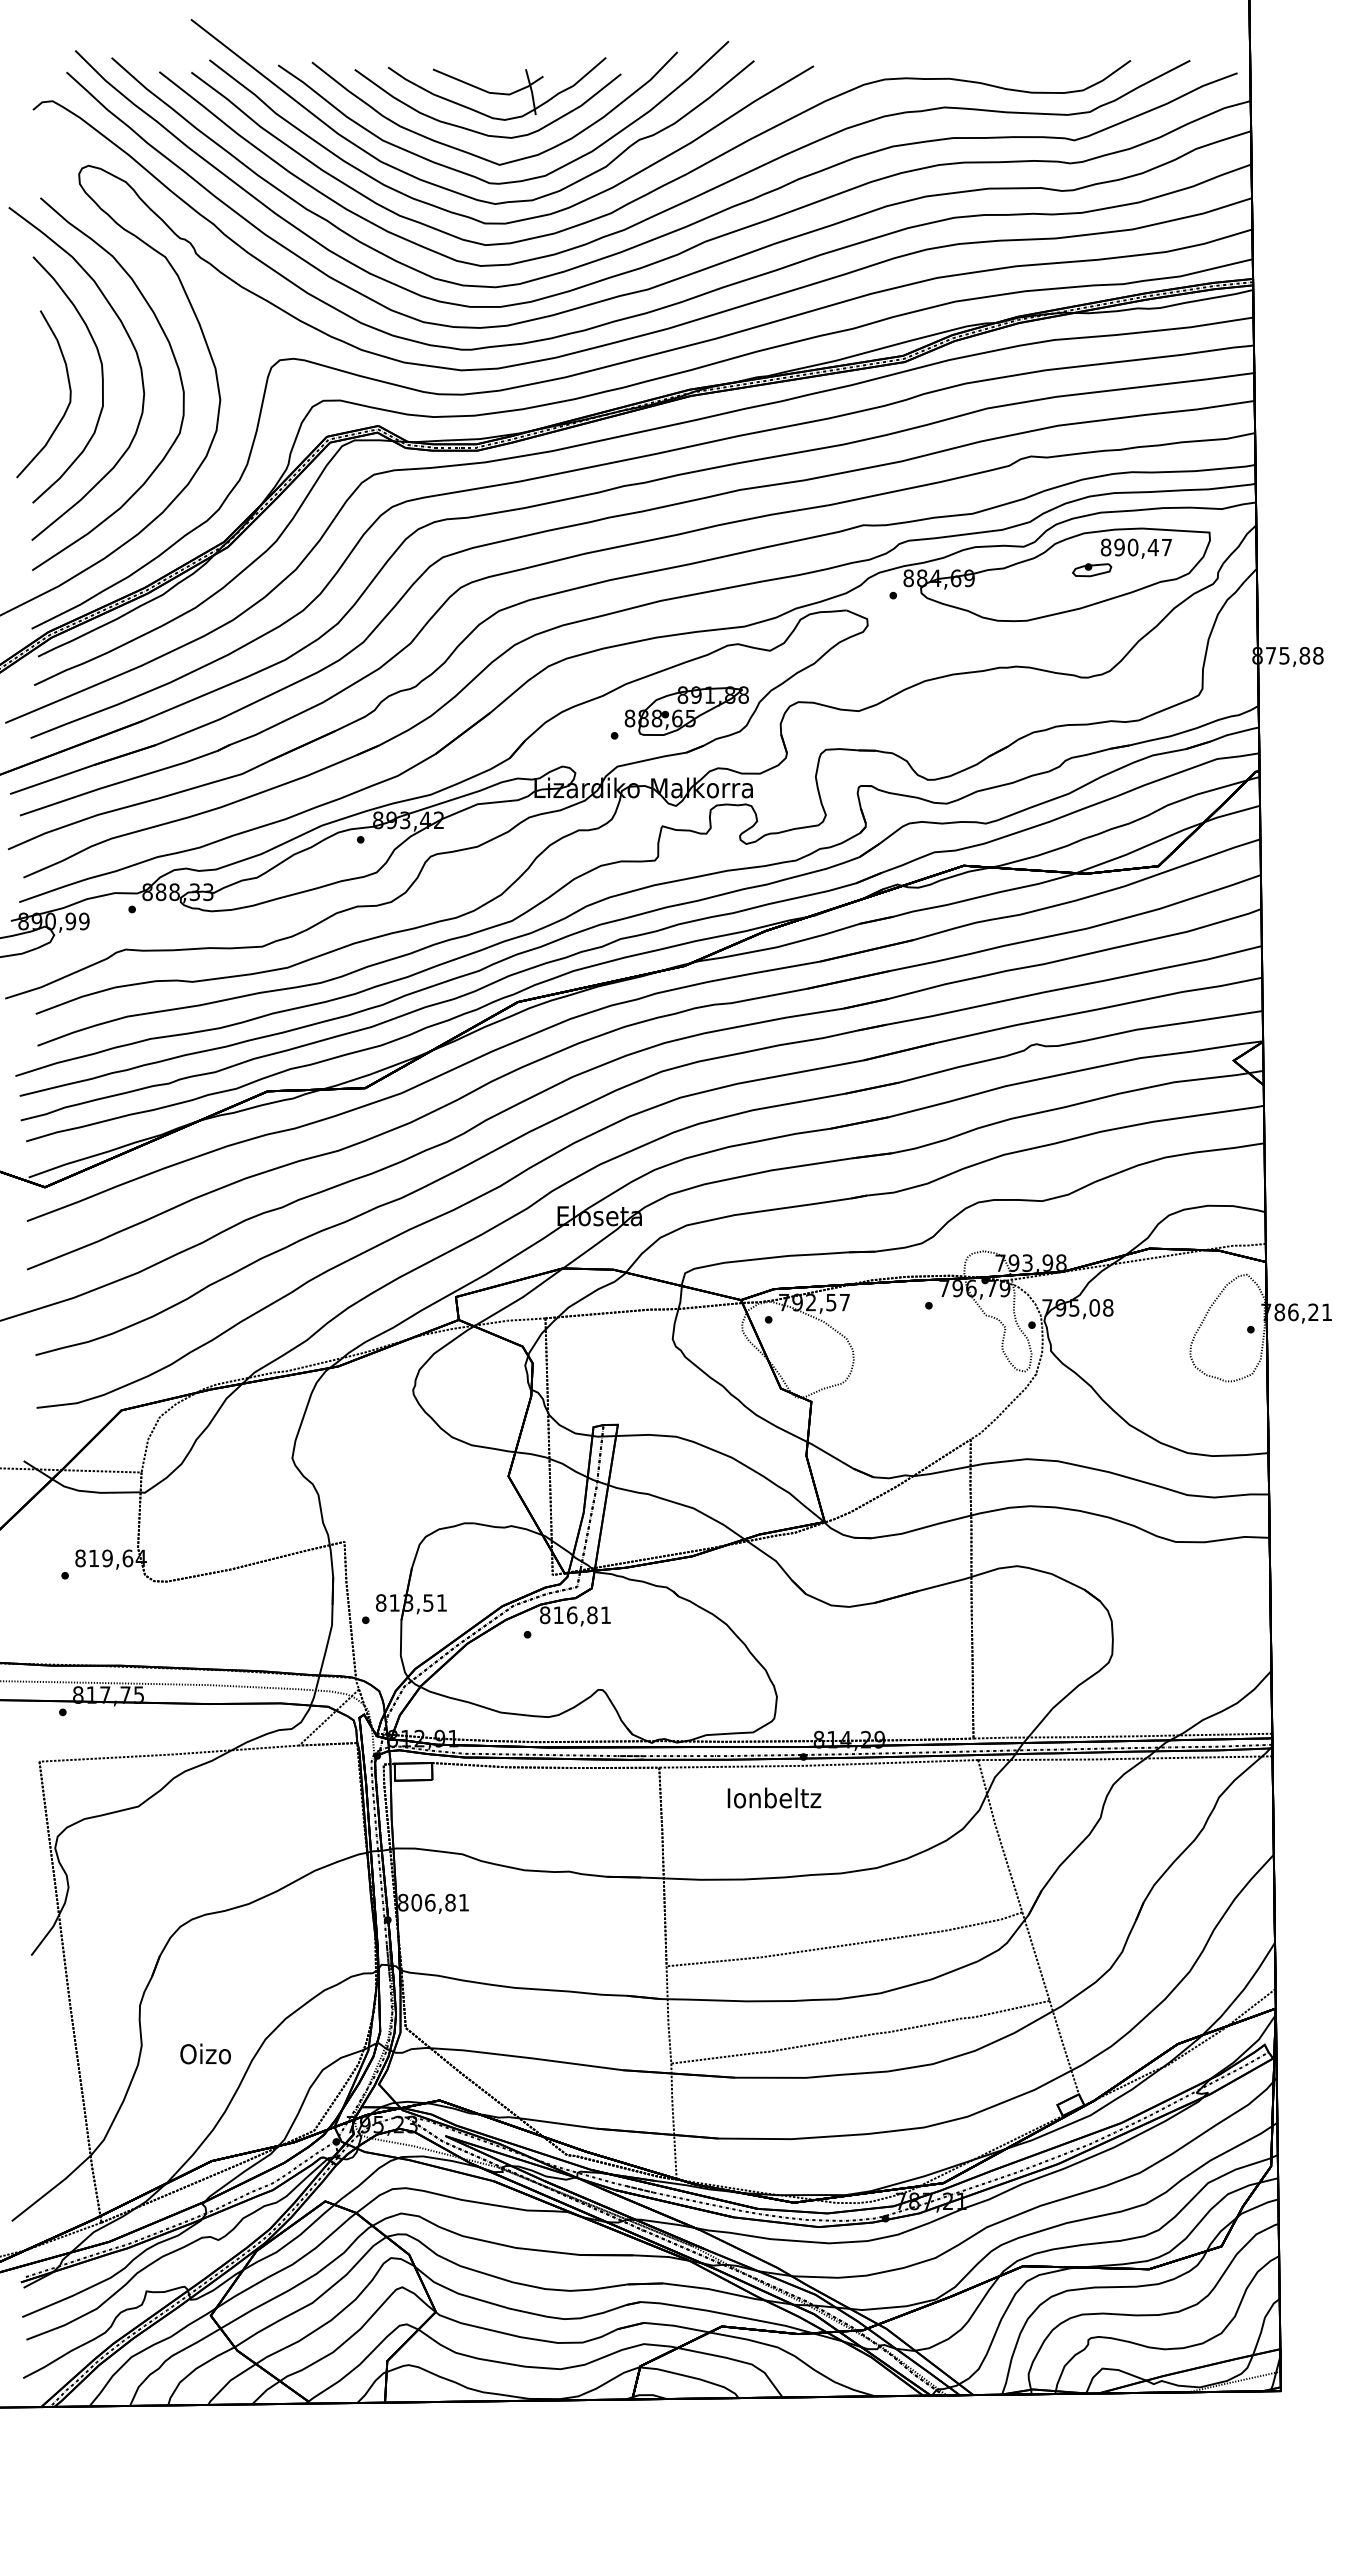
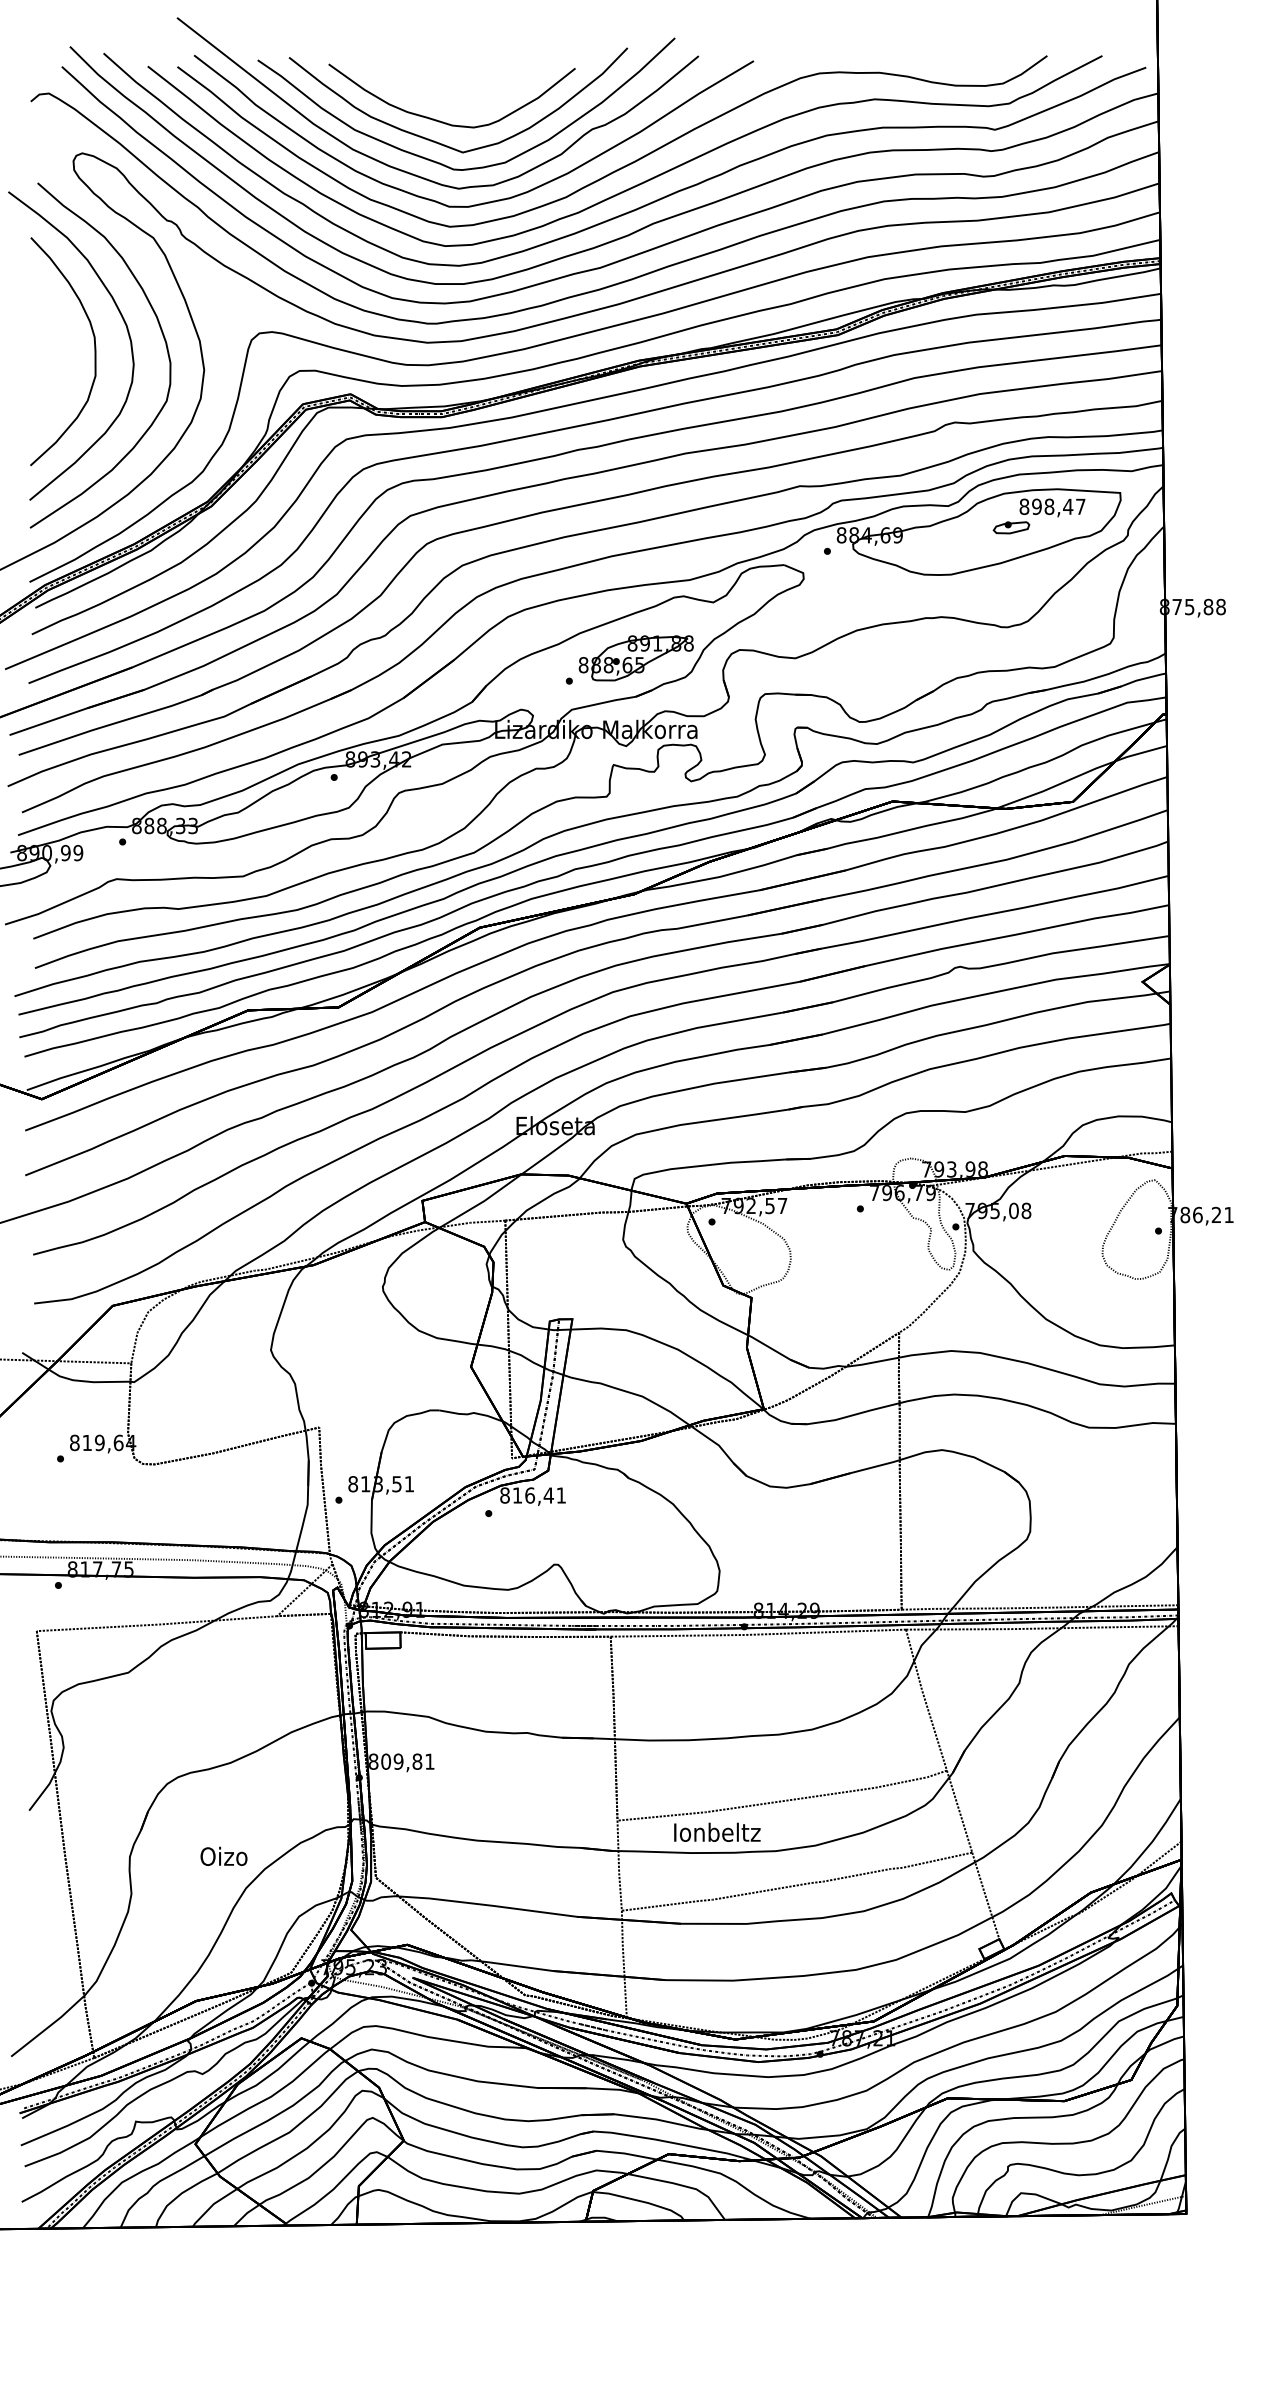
part: (497, 88) -> (460, 81), removed
curve: (69, 394) -> (64, 365), removed
text: (1132, 547) -> (1048, 506), 890,47 -> 898,47
text: (591, 1615) -> (547, 1495), 816,81 -> 816,41
text: (774, 1797) -> (717, 1831), moved
text: (429, 1902) -> (397, 1761), 806,81 -> 809,81
text: (205, 2053) -> (223, 1855), moved

